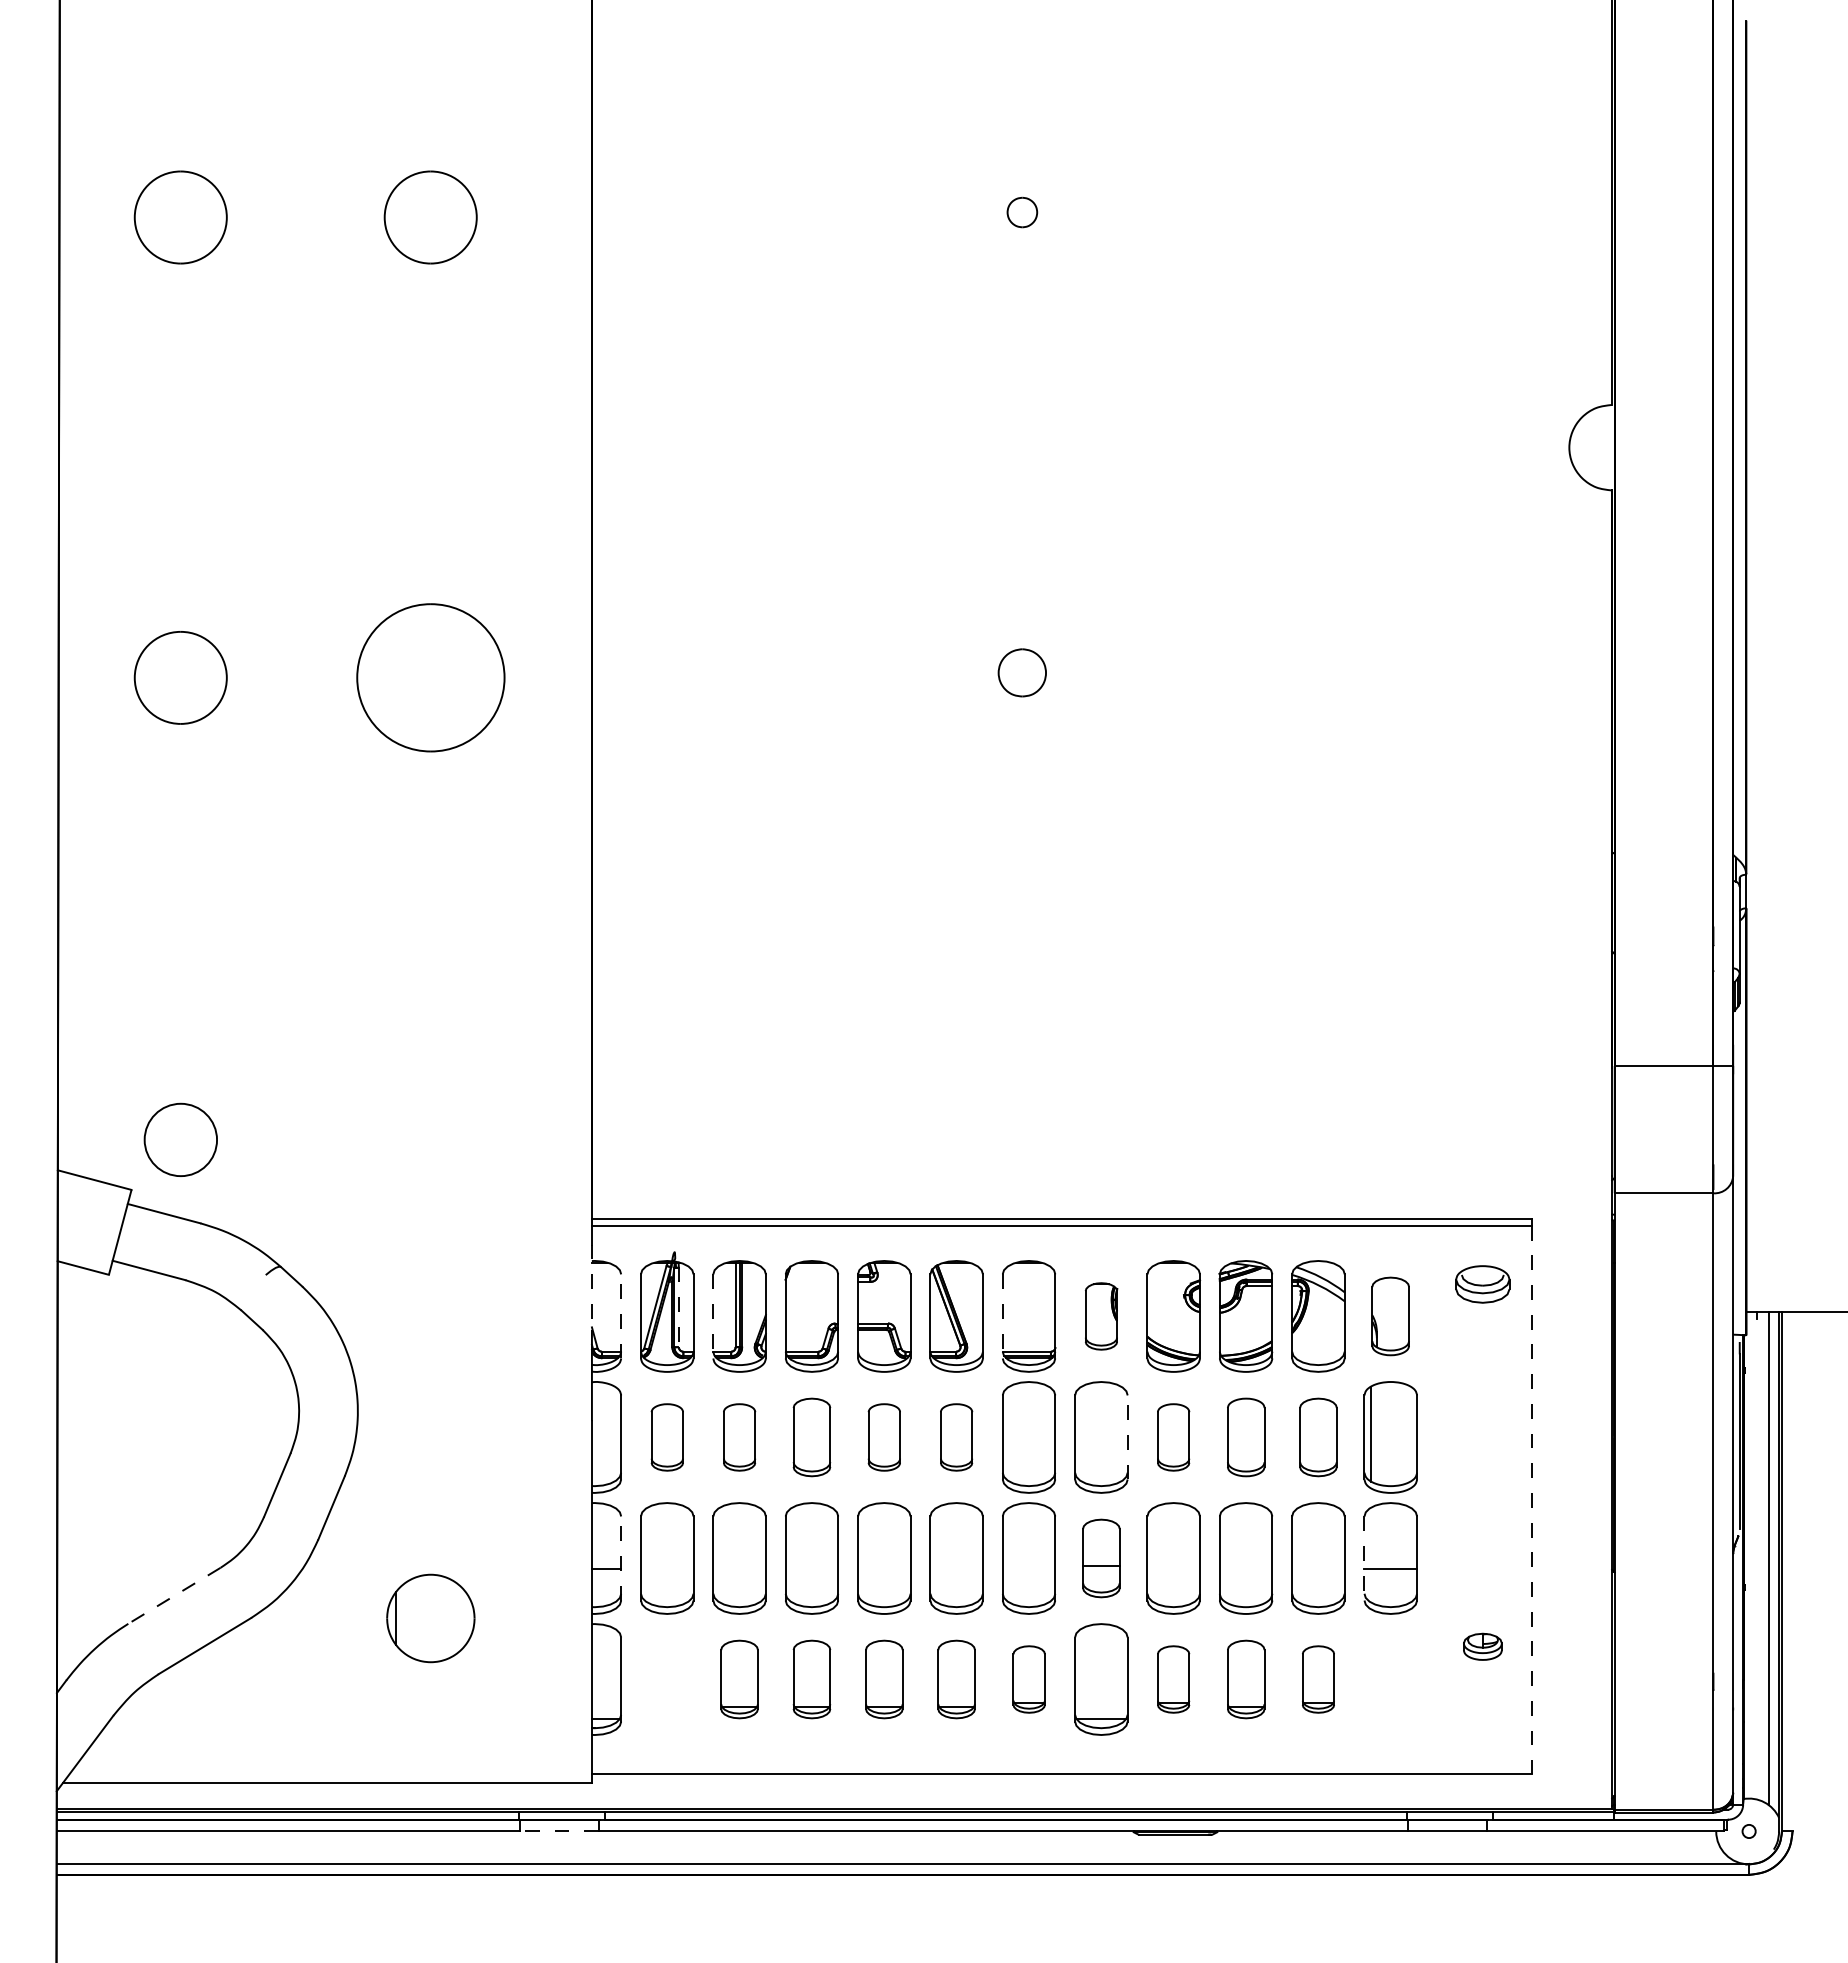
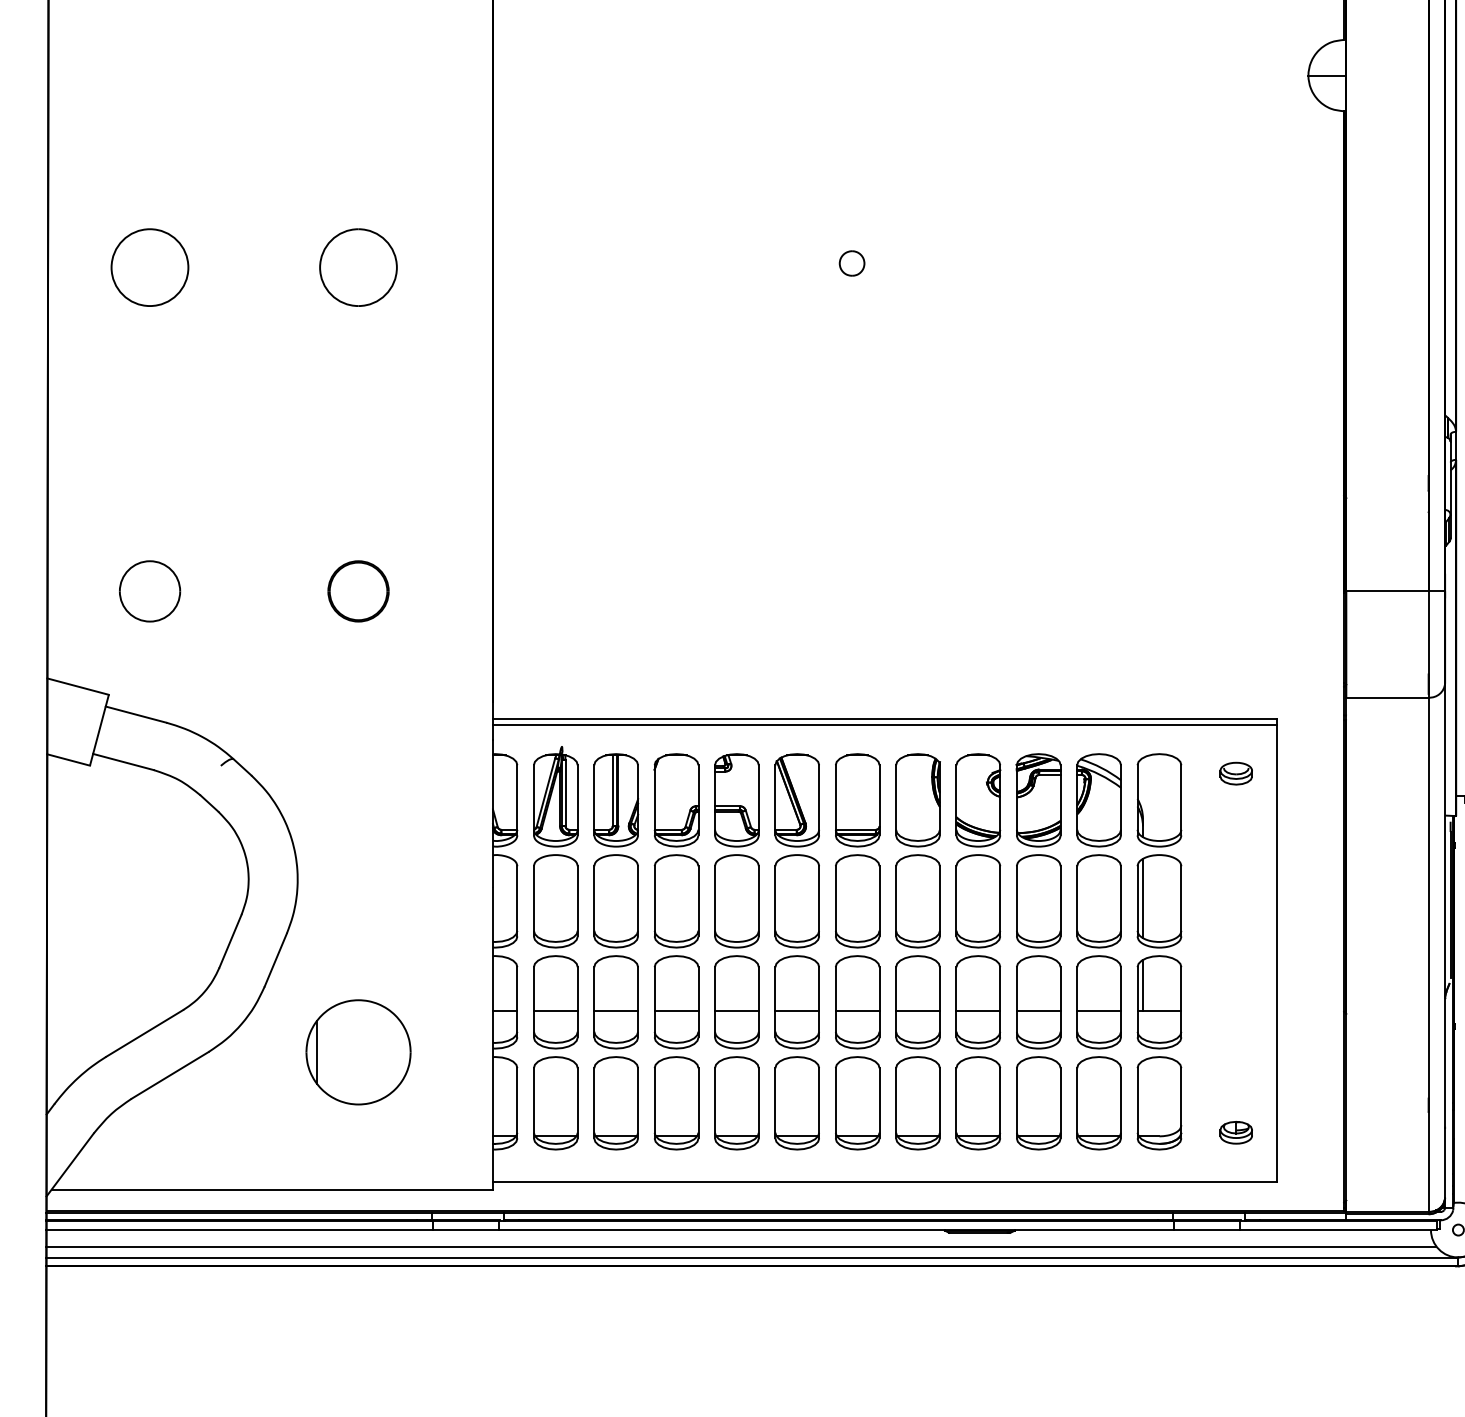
line: (1591, 447) -> (1326, 75), added
part: (1022, 672) -> (852, 263), size x0.62
part: (430, 677) -> (358, 267), size x0.62
part: (430, 1065) -> (358, 591), added
part: (180, 1139) -> (149, 591), moved
part: (1482, 1284) -> (1235, 773), size x0.71
line: (591, 1287) -> (492, 776), dashed -> solid
line: (678, 1307) -> (565, 792), dashed -> solid
line: (621, 1315) -> (517, 799), dashed -> solid
line: (713, 1316) -> (594, 800), dashed -> solid
line: (1002, 1316) -> (835, 800), dashed -> solid
part: (1101, 1316) -> (918, 800), size x1.67
part: (1390, 1316) -> (1159, 800), size x1.43
line: (1127, 1436) -> (939, 900), dashed -> solid
part: (667, 1437) -> (556, 901), size x1.67
part: (739, 1437) -> (616, 901), size x1.67
part: (811, 1437) -> (676, 901), size x1.43
part: (884, 1437) -> (737, 901), size x1.67
part: (956, 1437) -> (797, 901), size x1.67
part: (1173, 1437) -> (978, 901), size x1.67
part: (1246, 1437) -> (1039, 901), size x1.43
part: (1318, 1437) -> (1099, 901), size x1.43
line: (1532, 1500) -> (1277, 953), dashed -> solid
line: (1371, 1538) -> (1143, 985), added
line: (621, 1558) -> (517, 1002), dashed -> solid
part: (1101, 1558) -> (918, 1002), size x1.43
line: (1364, 1559) -> (1137, 1003), dashed -> solid
line: (666, 1569) -> (555, 1011), added
line: (739, 1569) -> (616, 1011), added
line: (811, 1569) -> (676, 1011), added
line: (884, 1569) -> (737, 1011), added
line: (956, 1569) -> (797, 1011), added
line: (1028, 1569) -> (857, 1011), added
line: (1173, 1569) -> (978, 1011), added
line: (1245, 1569) -> (1038, 1011), added
line: (1318, 1569) -> (1099, 1011), added
line: (174, 1595) -> (144, 1033), dashed -> solid
part: (430, 1618) -> (358, 1052), size x1.43
part: (1482, 1646) -> (1235, 1132), moved
part: (667, 1679) -> (556, 1103), added
part: (739, 1679) -> (616, 1103), size x1.43
part: (811, 1679) -> (676, 1103), size x1.43
part: (884, 1679) -> (737, 1103), size x1.43
part: (956, 1679) -> (797, 1103), size x1.43
part: (1029, 1679) -> (858, 1103), size x1.67
part: (1173, 1679) -> (978, 1103), size x1.67
part: (1246, 1679) -> (1039, 1103), size x1.43
part: (1318, 1679) -> (1099, 1103), size x1.67
part: (1390, 1679) -> (1159, 1103), added
line: (559, 1830) -> (465, 1229), dashed -> solid
line: (889, 1851) -> (741, 1246), added

